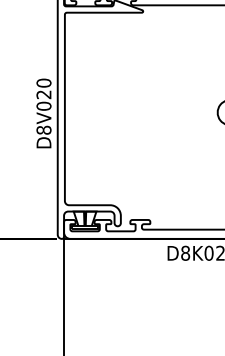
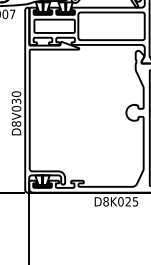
text: (43, 94) -> (16, 101), D8V020 -> D8V030

